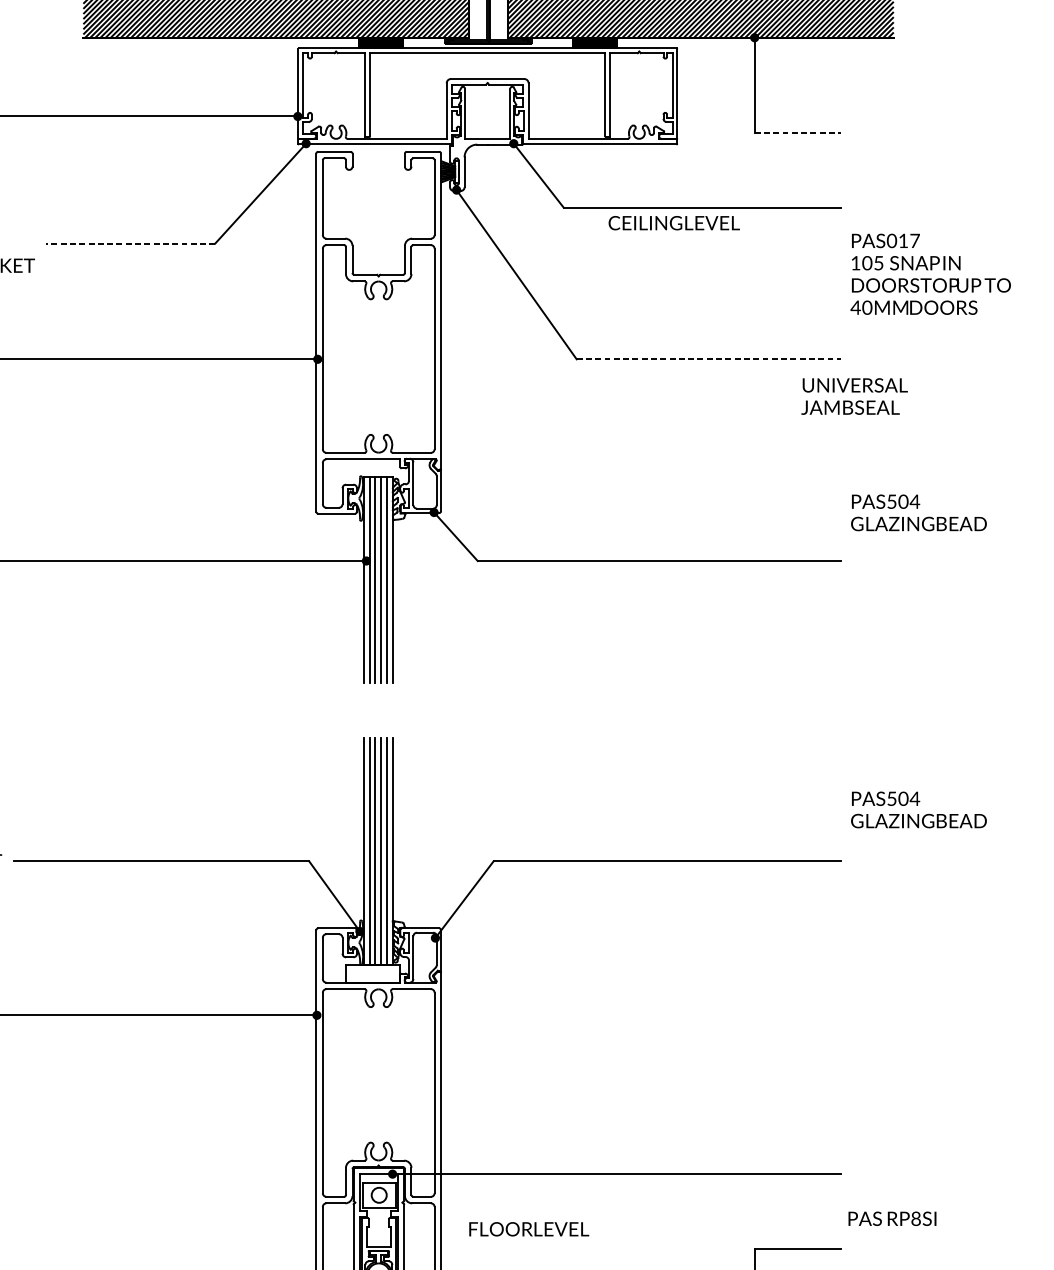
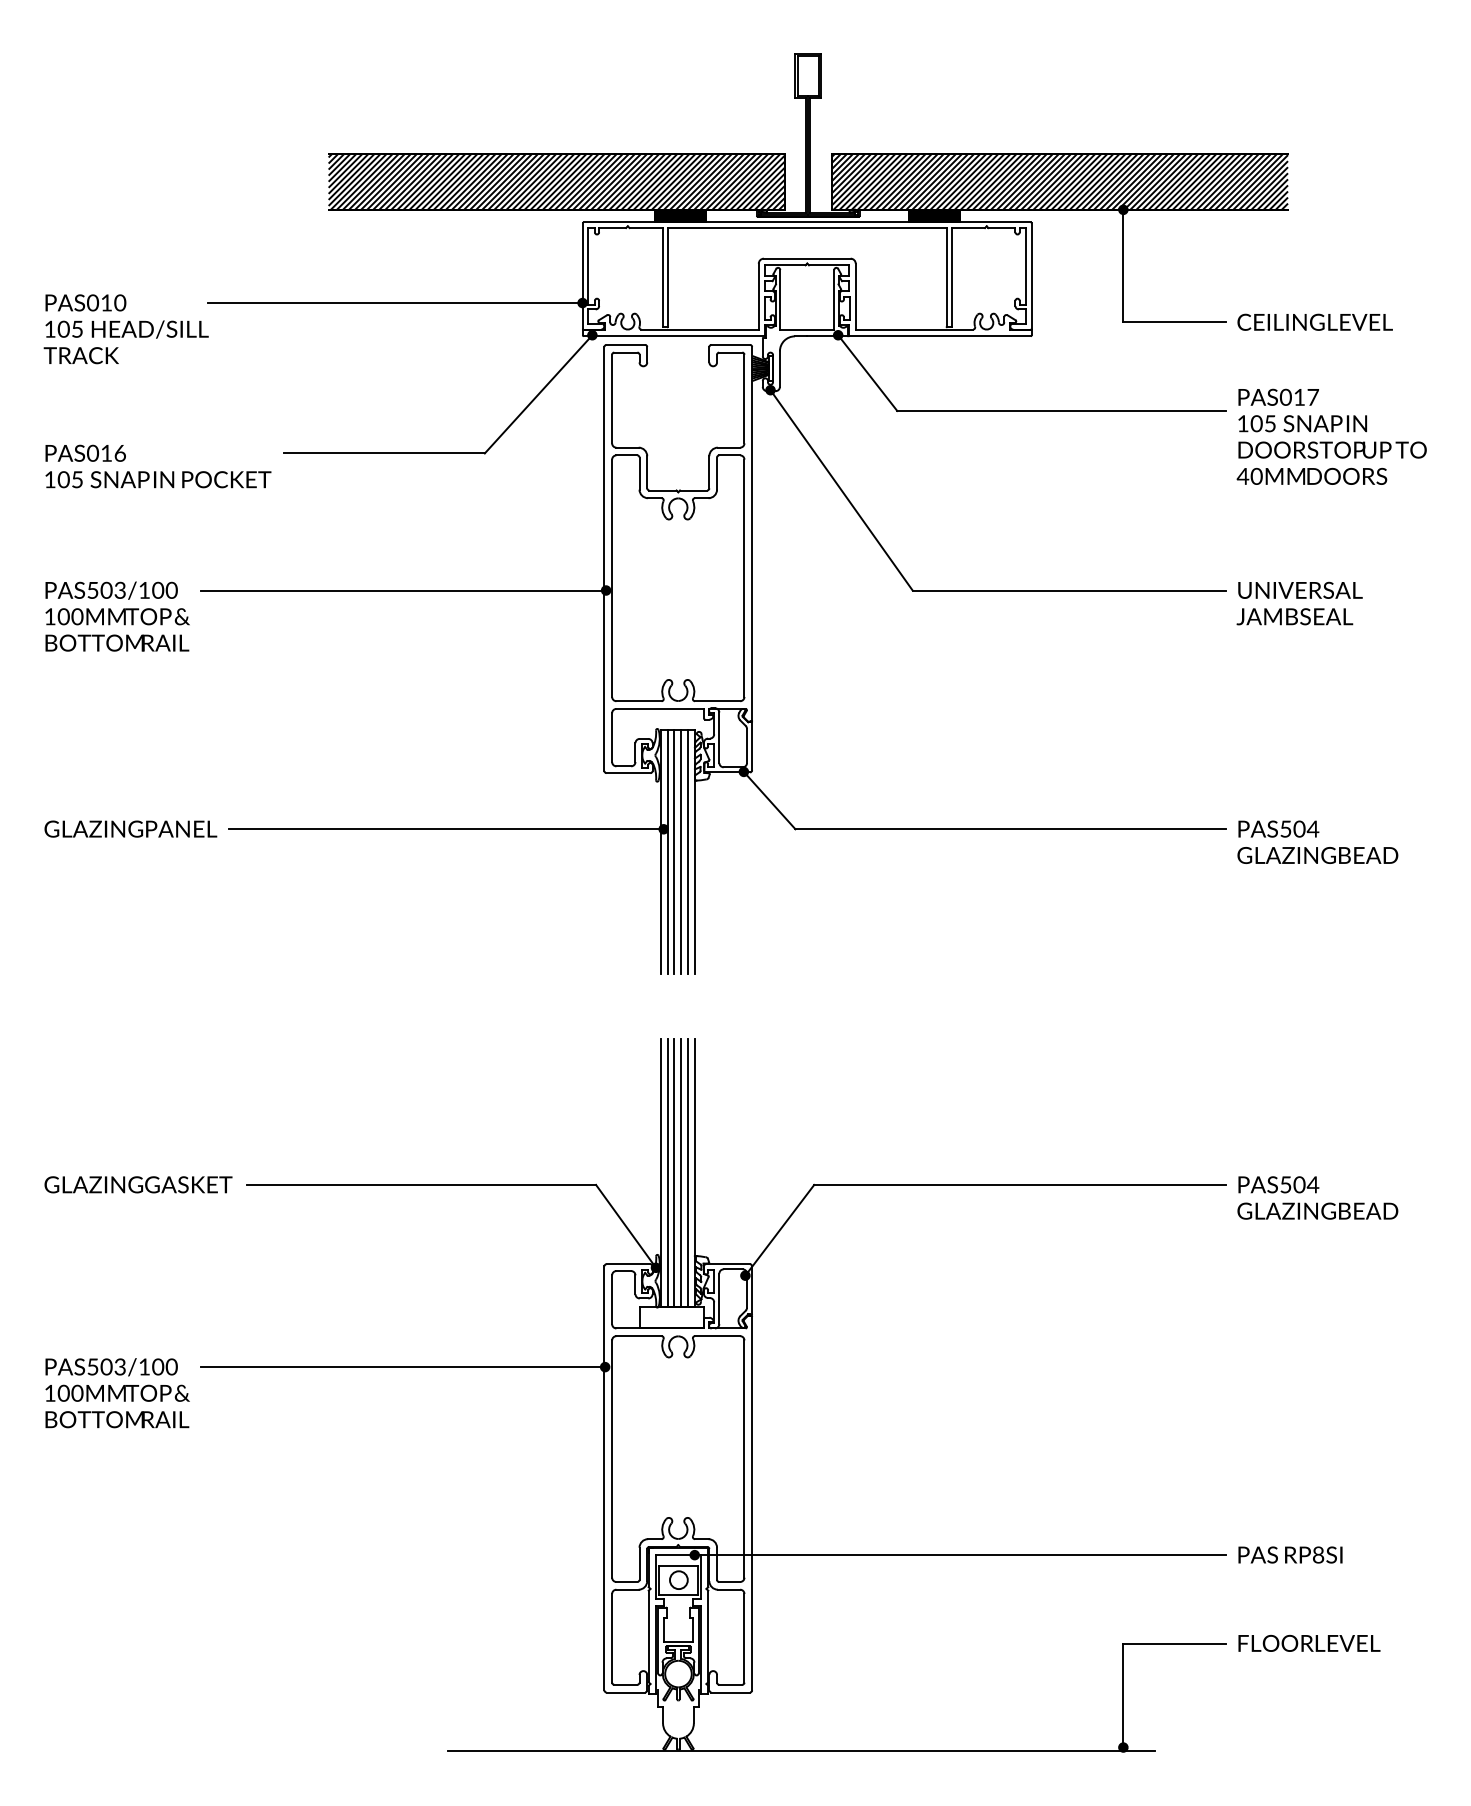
line: (798, 132) -> (1175, 322), dashed -> solid
text: (673, 222) -> (1314, 321), moved
line: (130, 243) -> (384, 453), dashed -> solid
text: (930, 273) -> (1331, 436), moved
line: (709, 359) -> (1069, 590), dashed -> solid
text: (854, 396) -> (1299, 603), moved
text: (918, 512) -> (1317, 841), moved
text: (918, 809) -> (1317, 1197), moved
text: (892, 1218) -> (1290, 1554), moved
text: (529, 1228) -> (1309, 1642), moved

